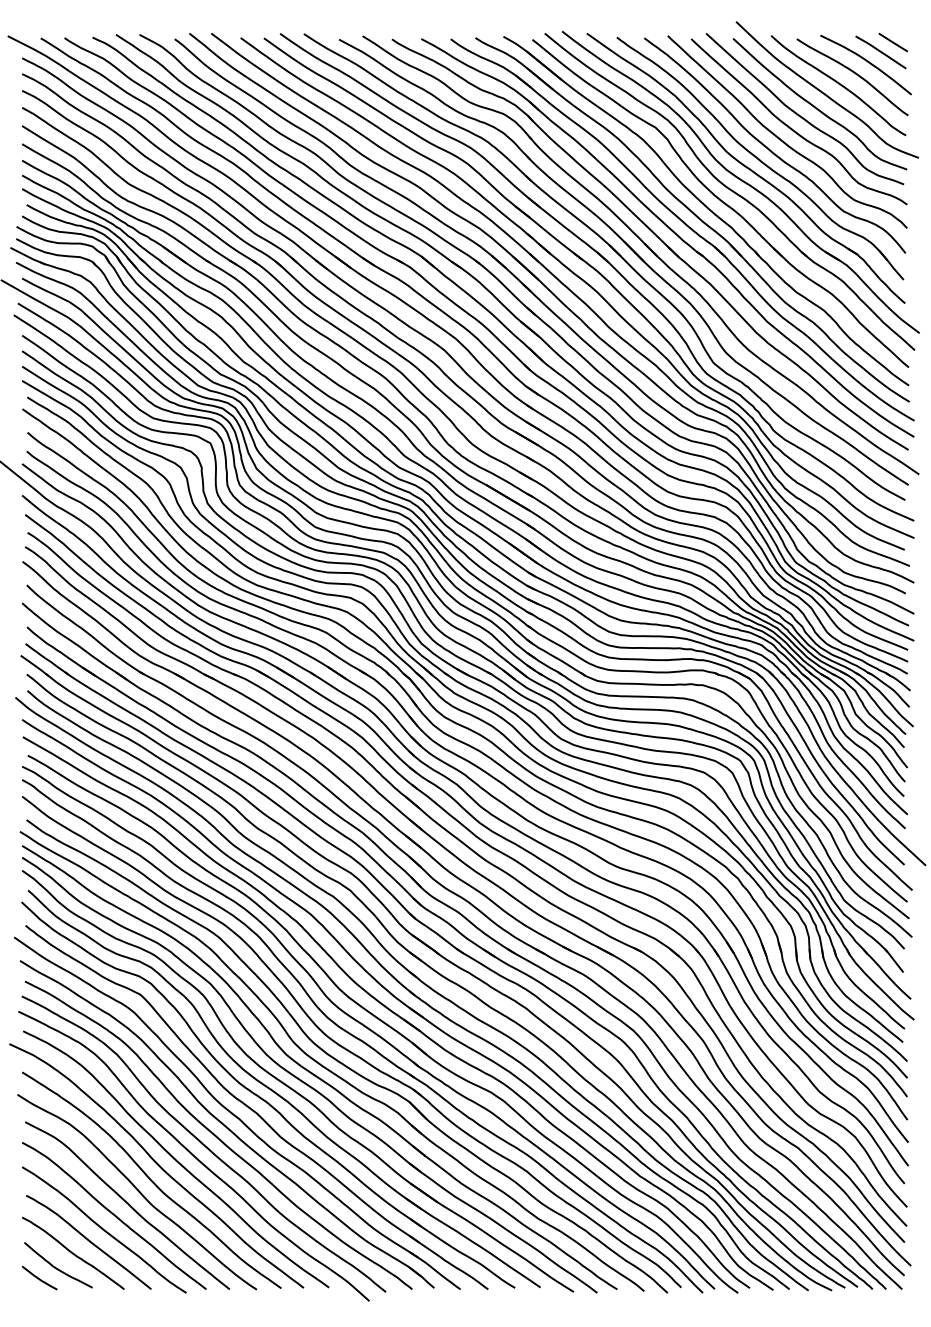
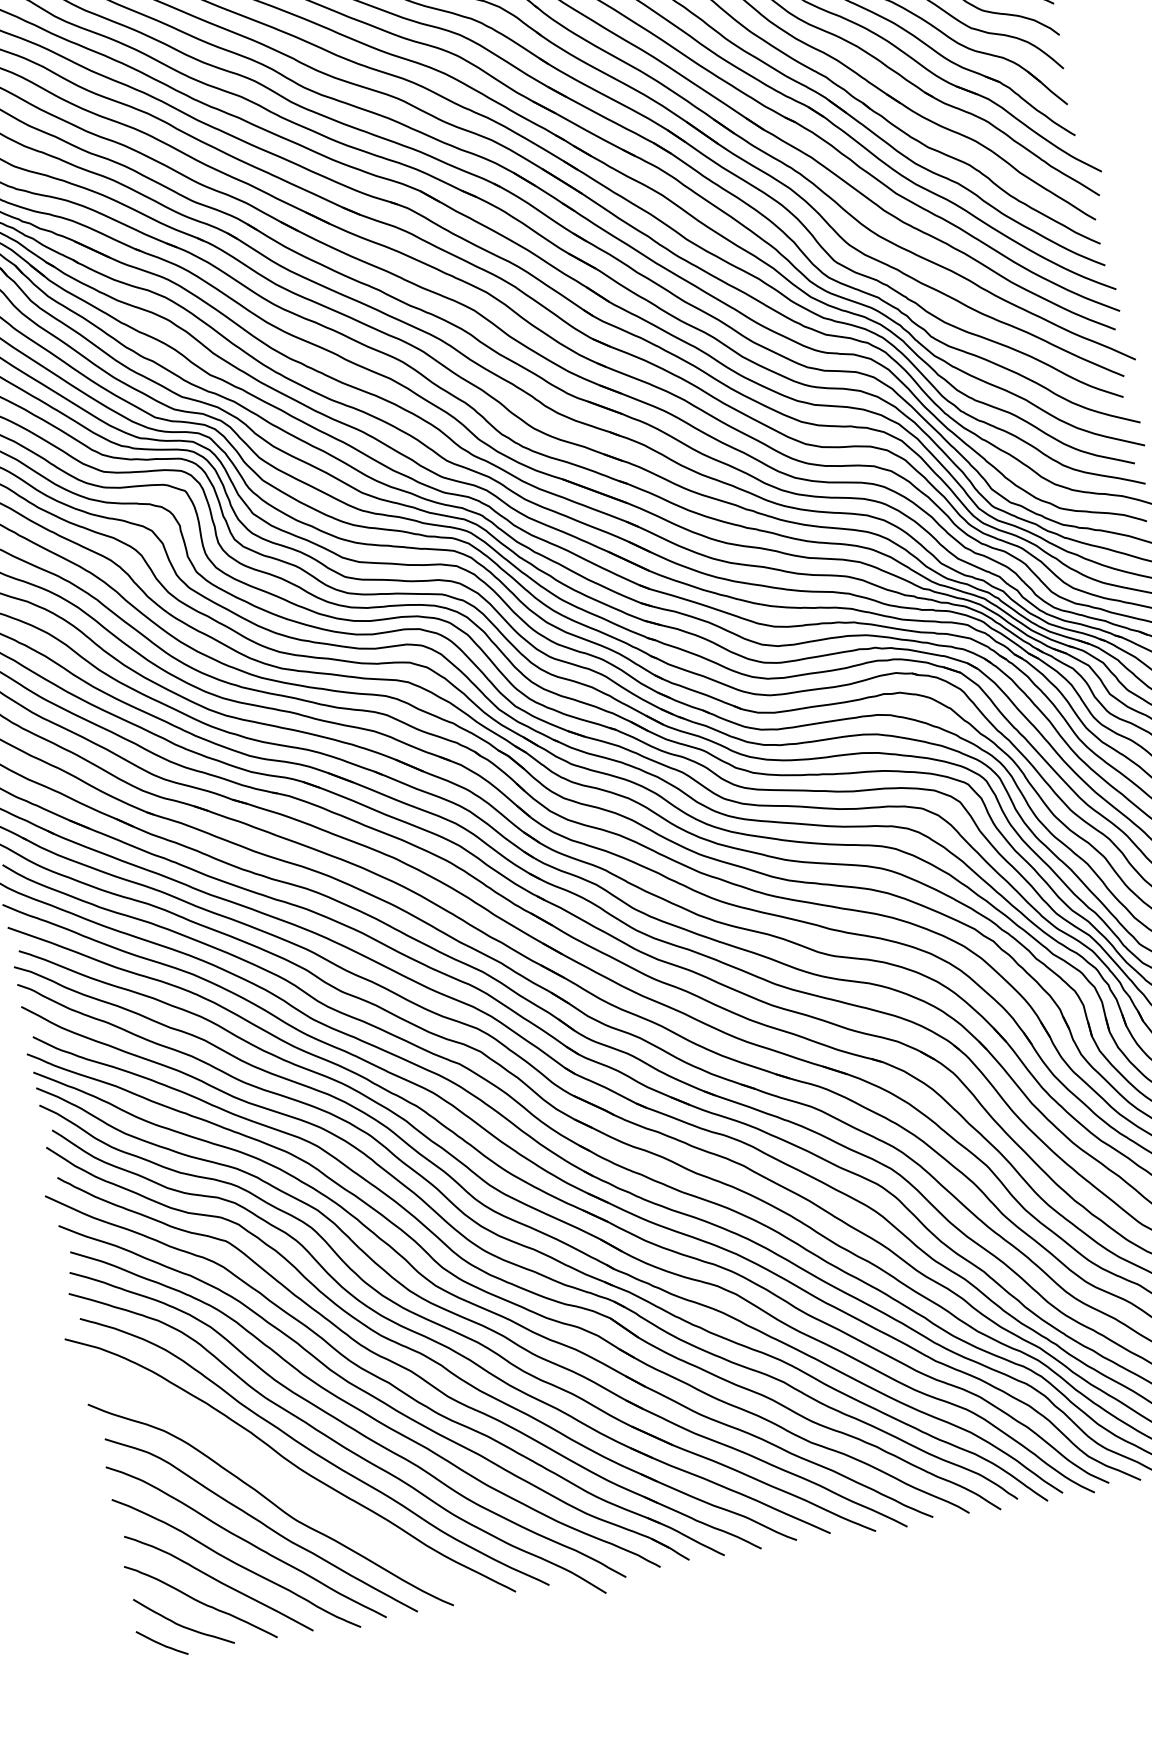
curve: (151, 1179) -> (286, 1484), removed

